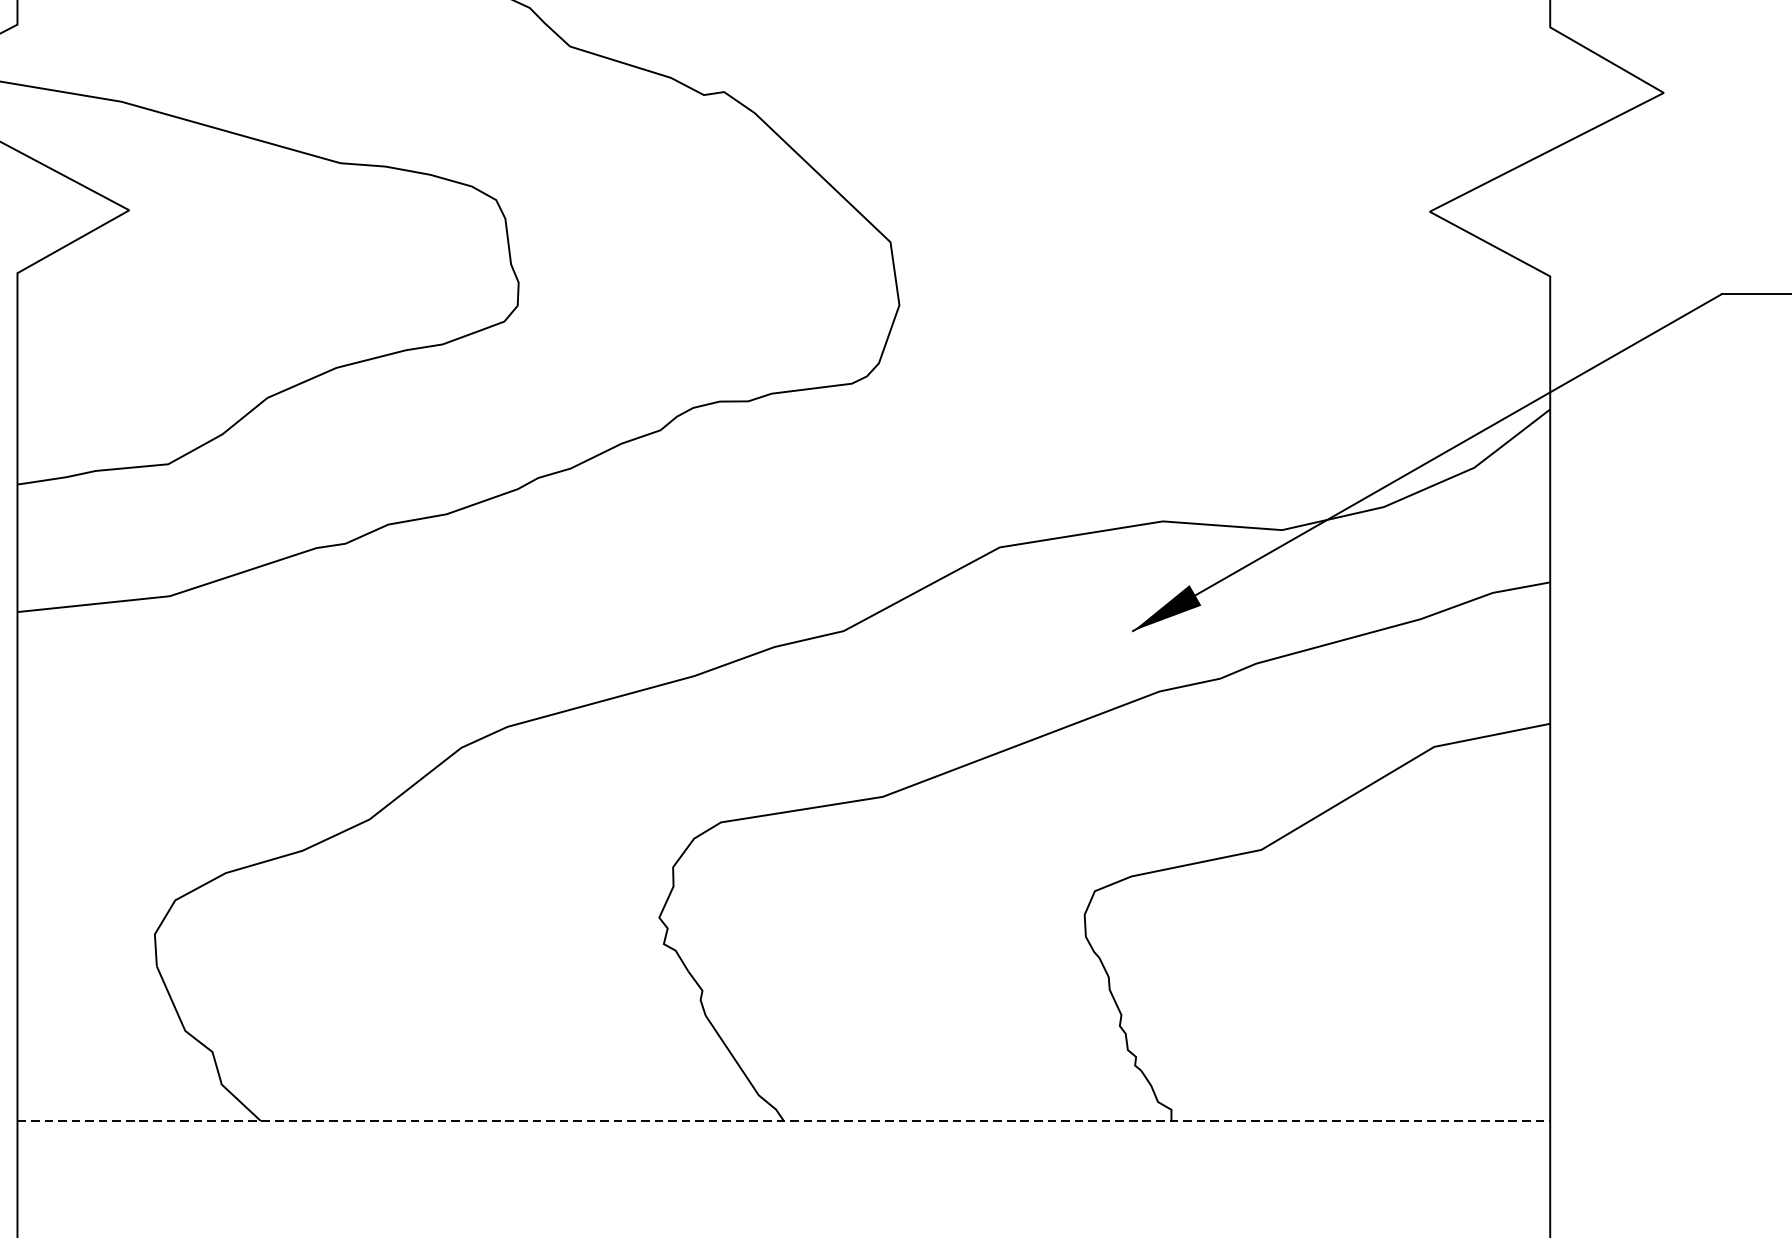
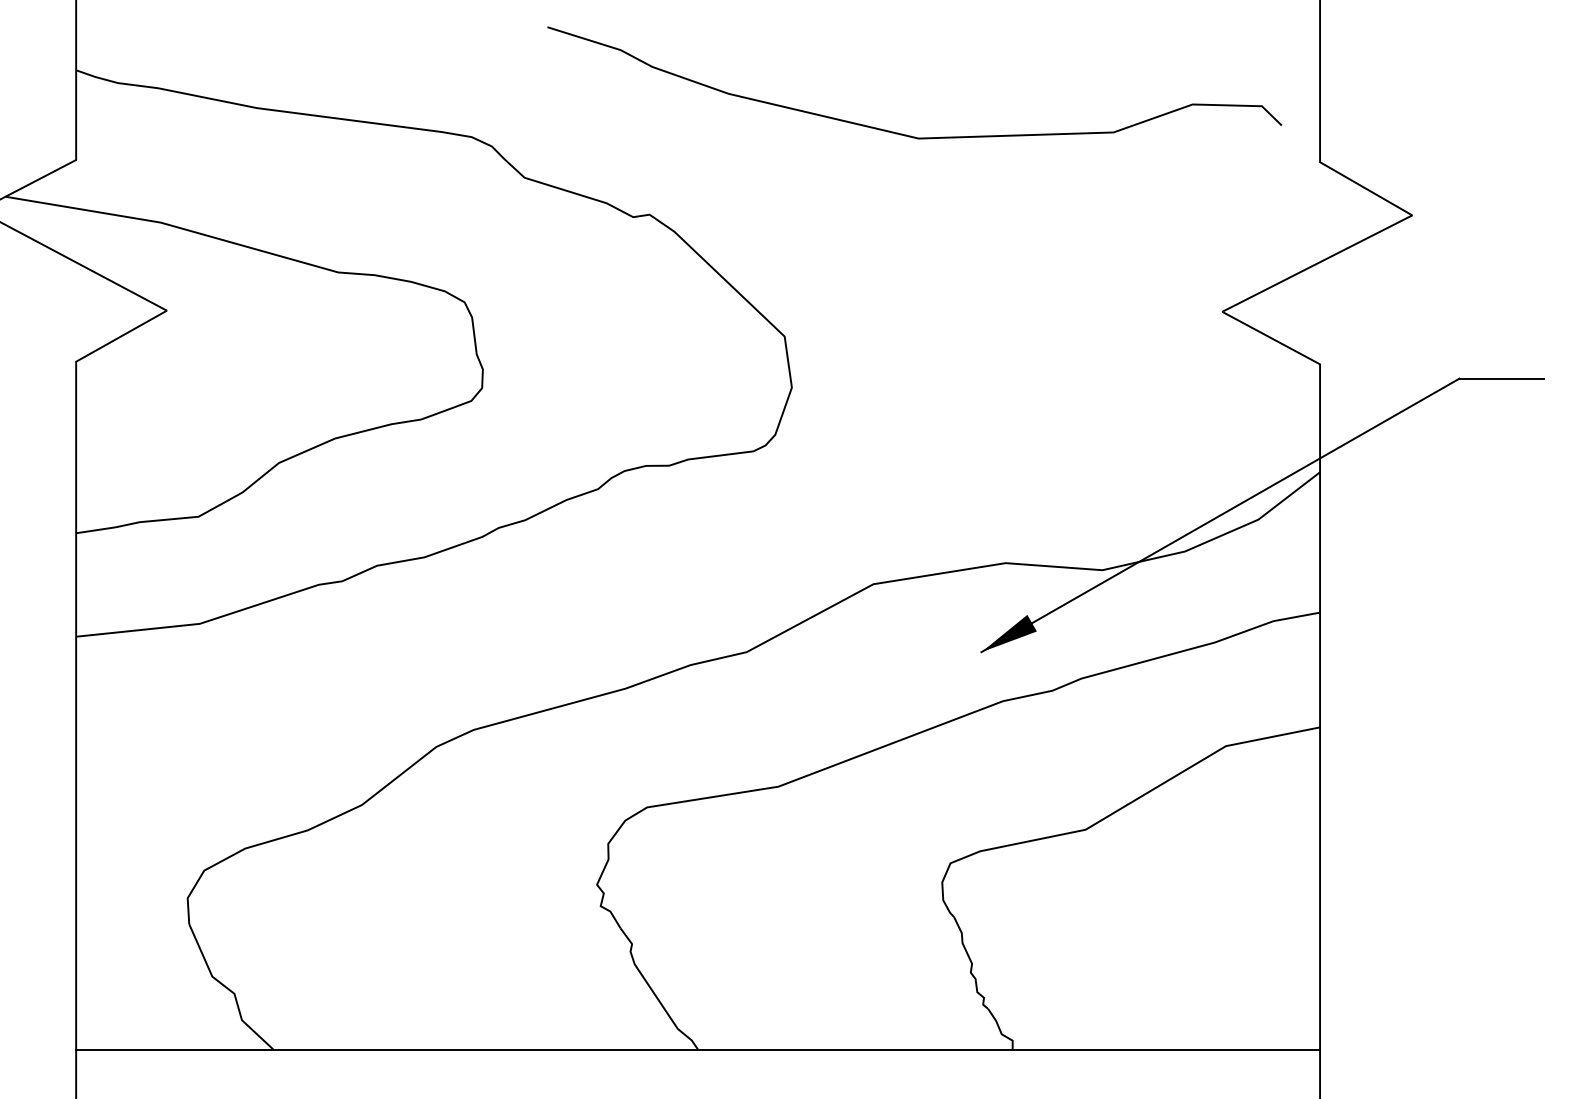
line: (784, 1120) -> (698, 1049), dashed -> solid

